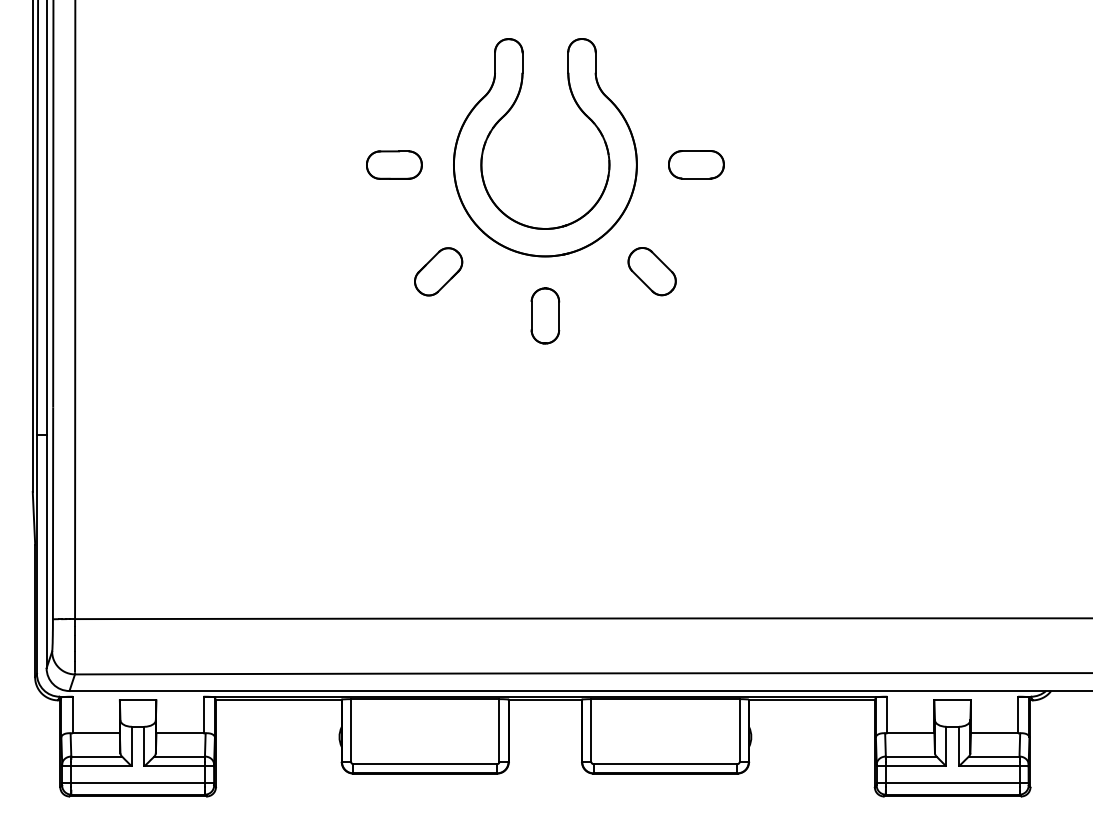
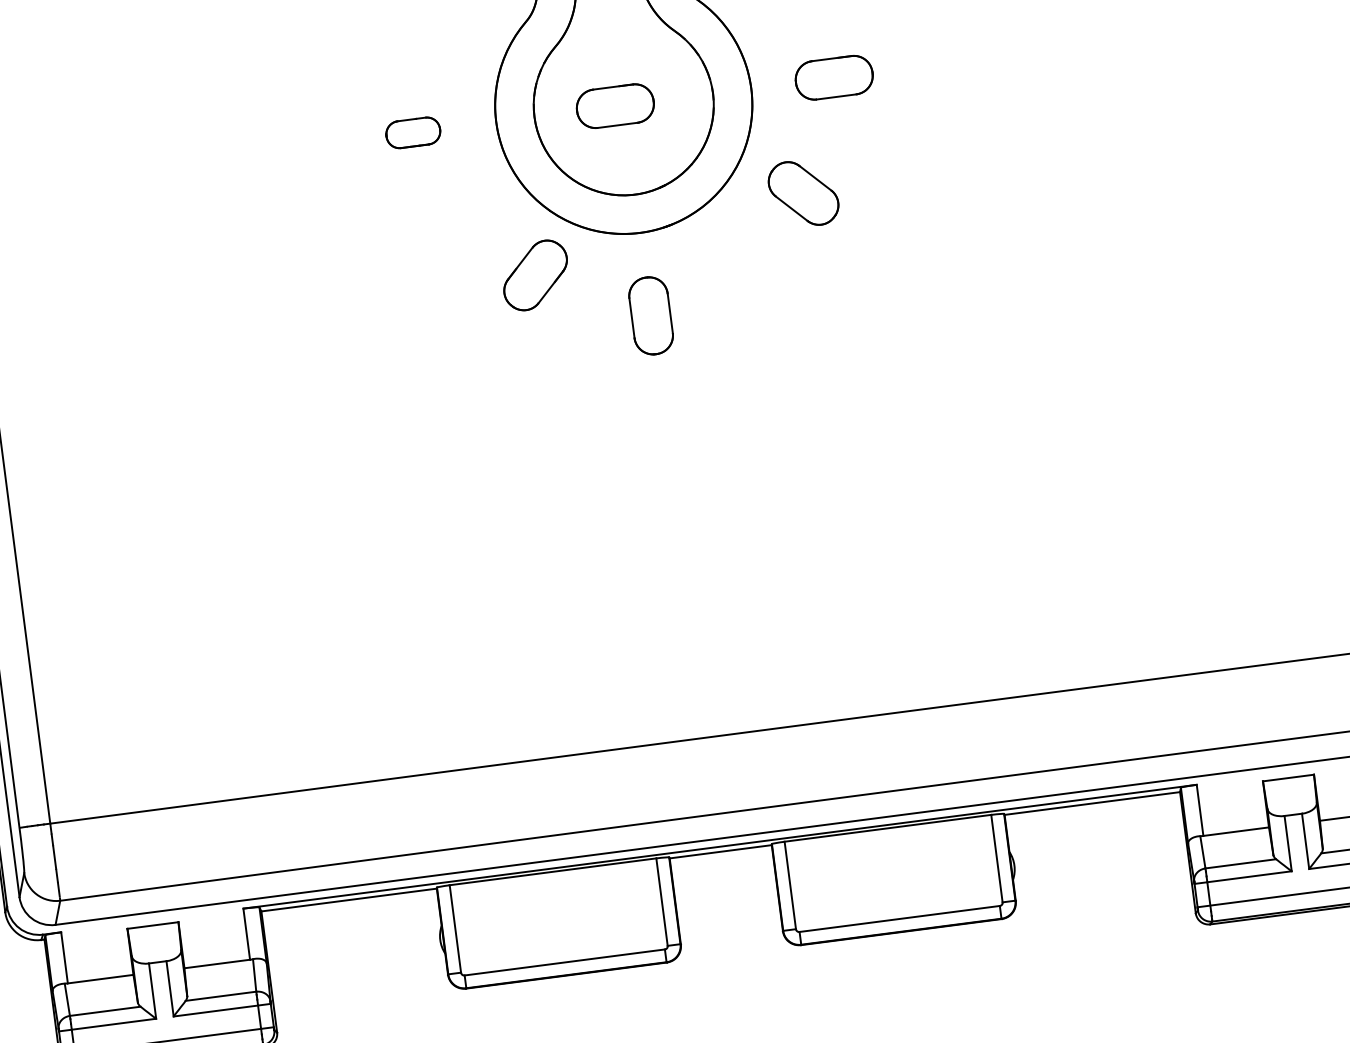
part: (394, 164) -> (413, 132), size x0.7
part: (539, 164) -> (615, 105), added
part: (438, 271) -> (535, 274), moved
part: (651, 271) -> (802, 193), moved

